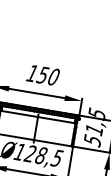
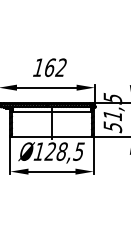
text: (47, 75) -> (54, 67), 150 -> 162

